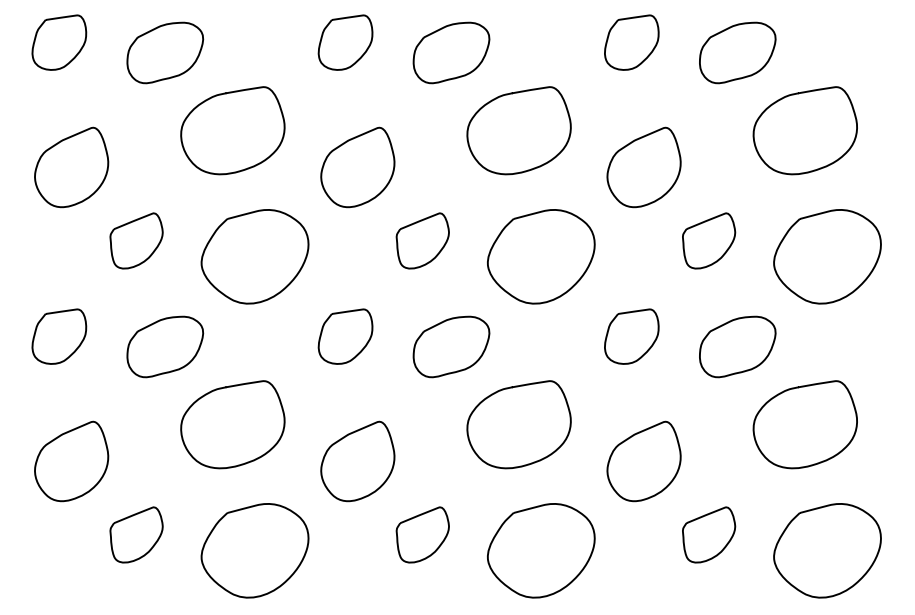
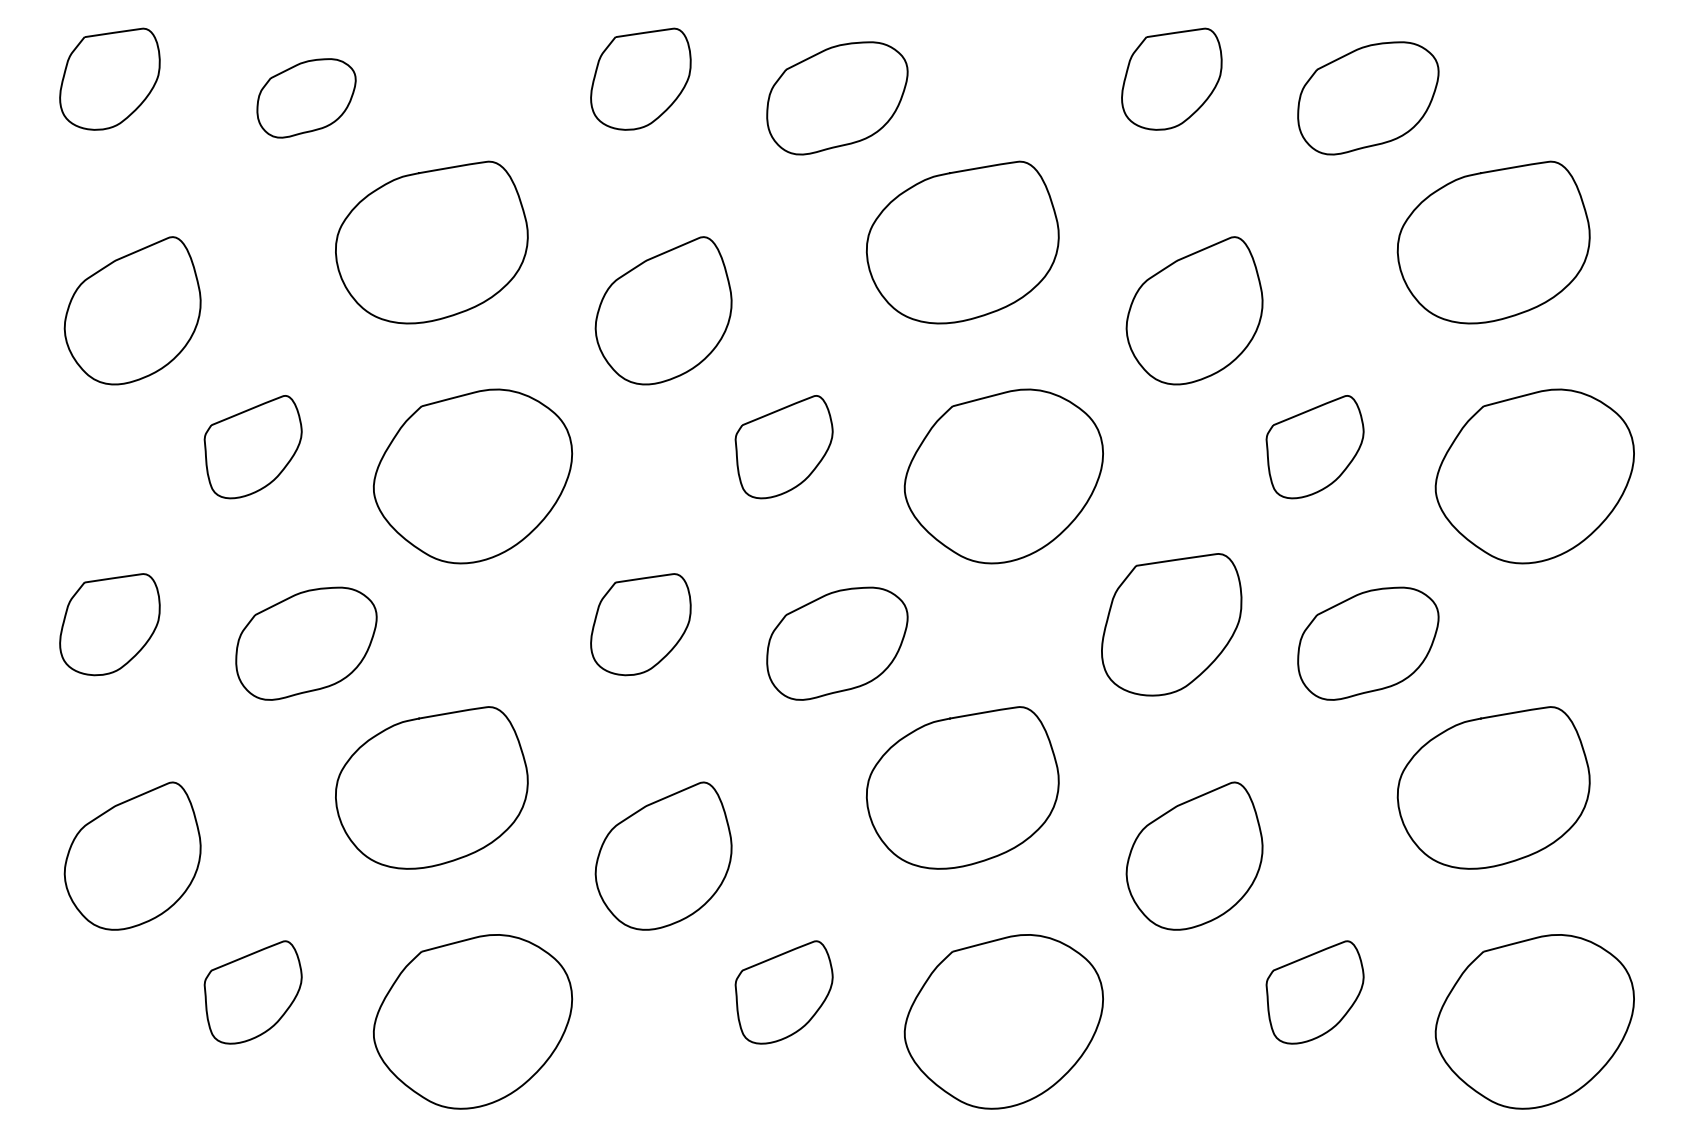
part: (165, 52) -> (306, 97), size x0.7
part: (631, 336) -> (1171, 624), size x1.4

